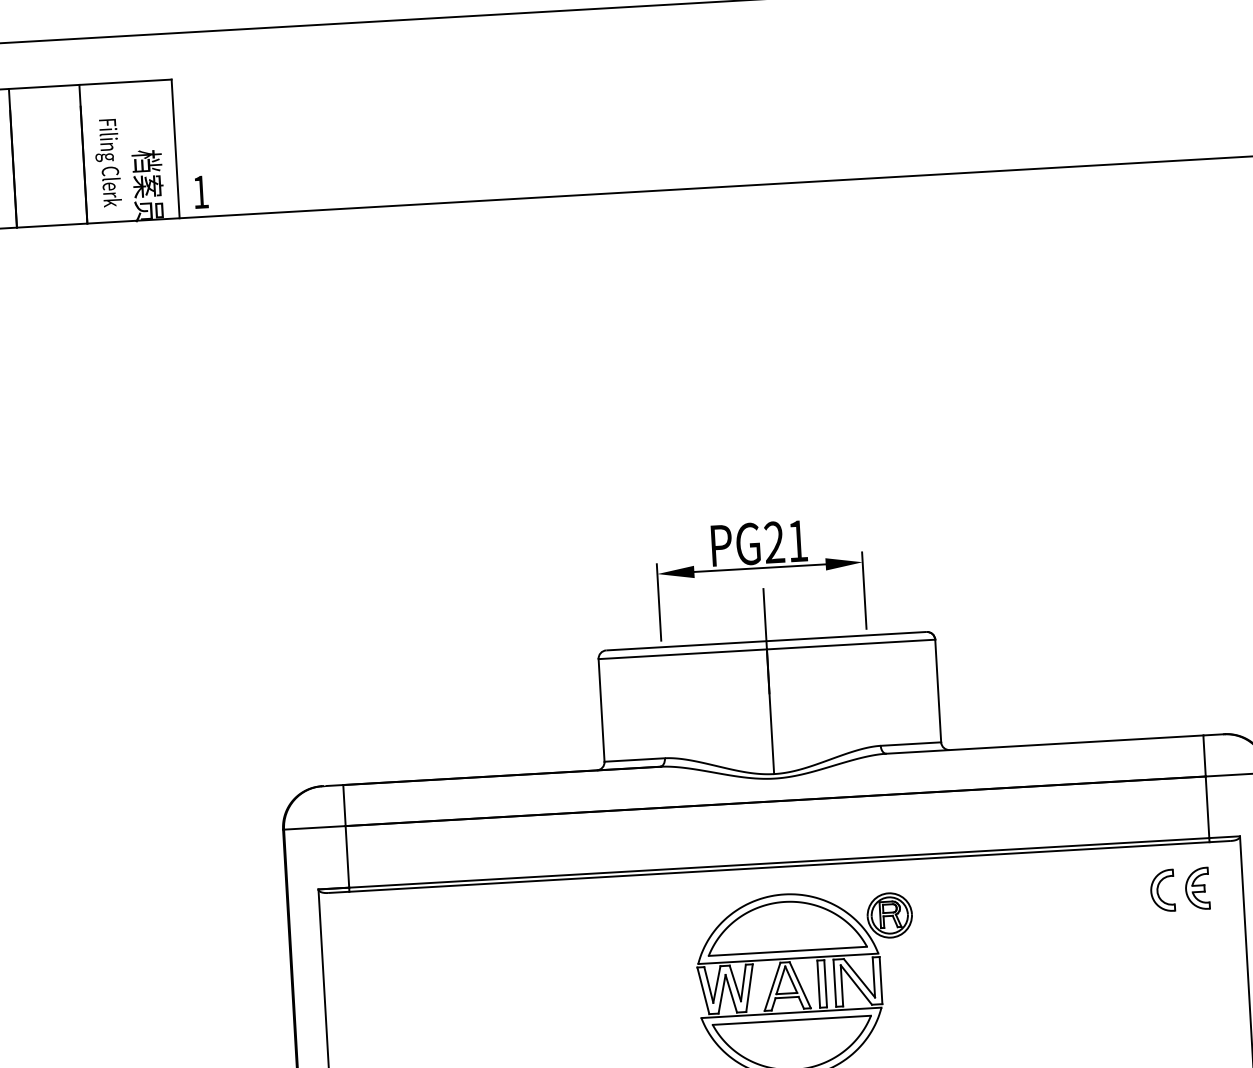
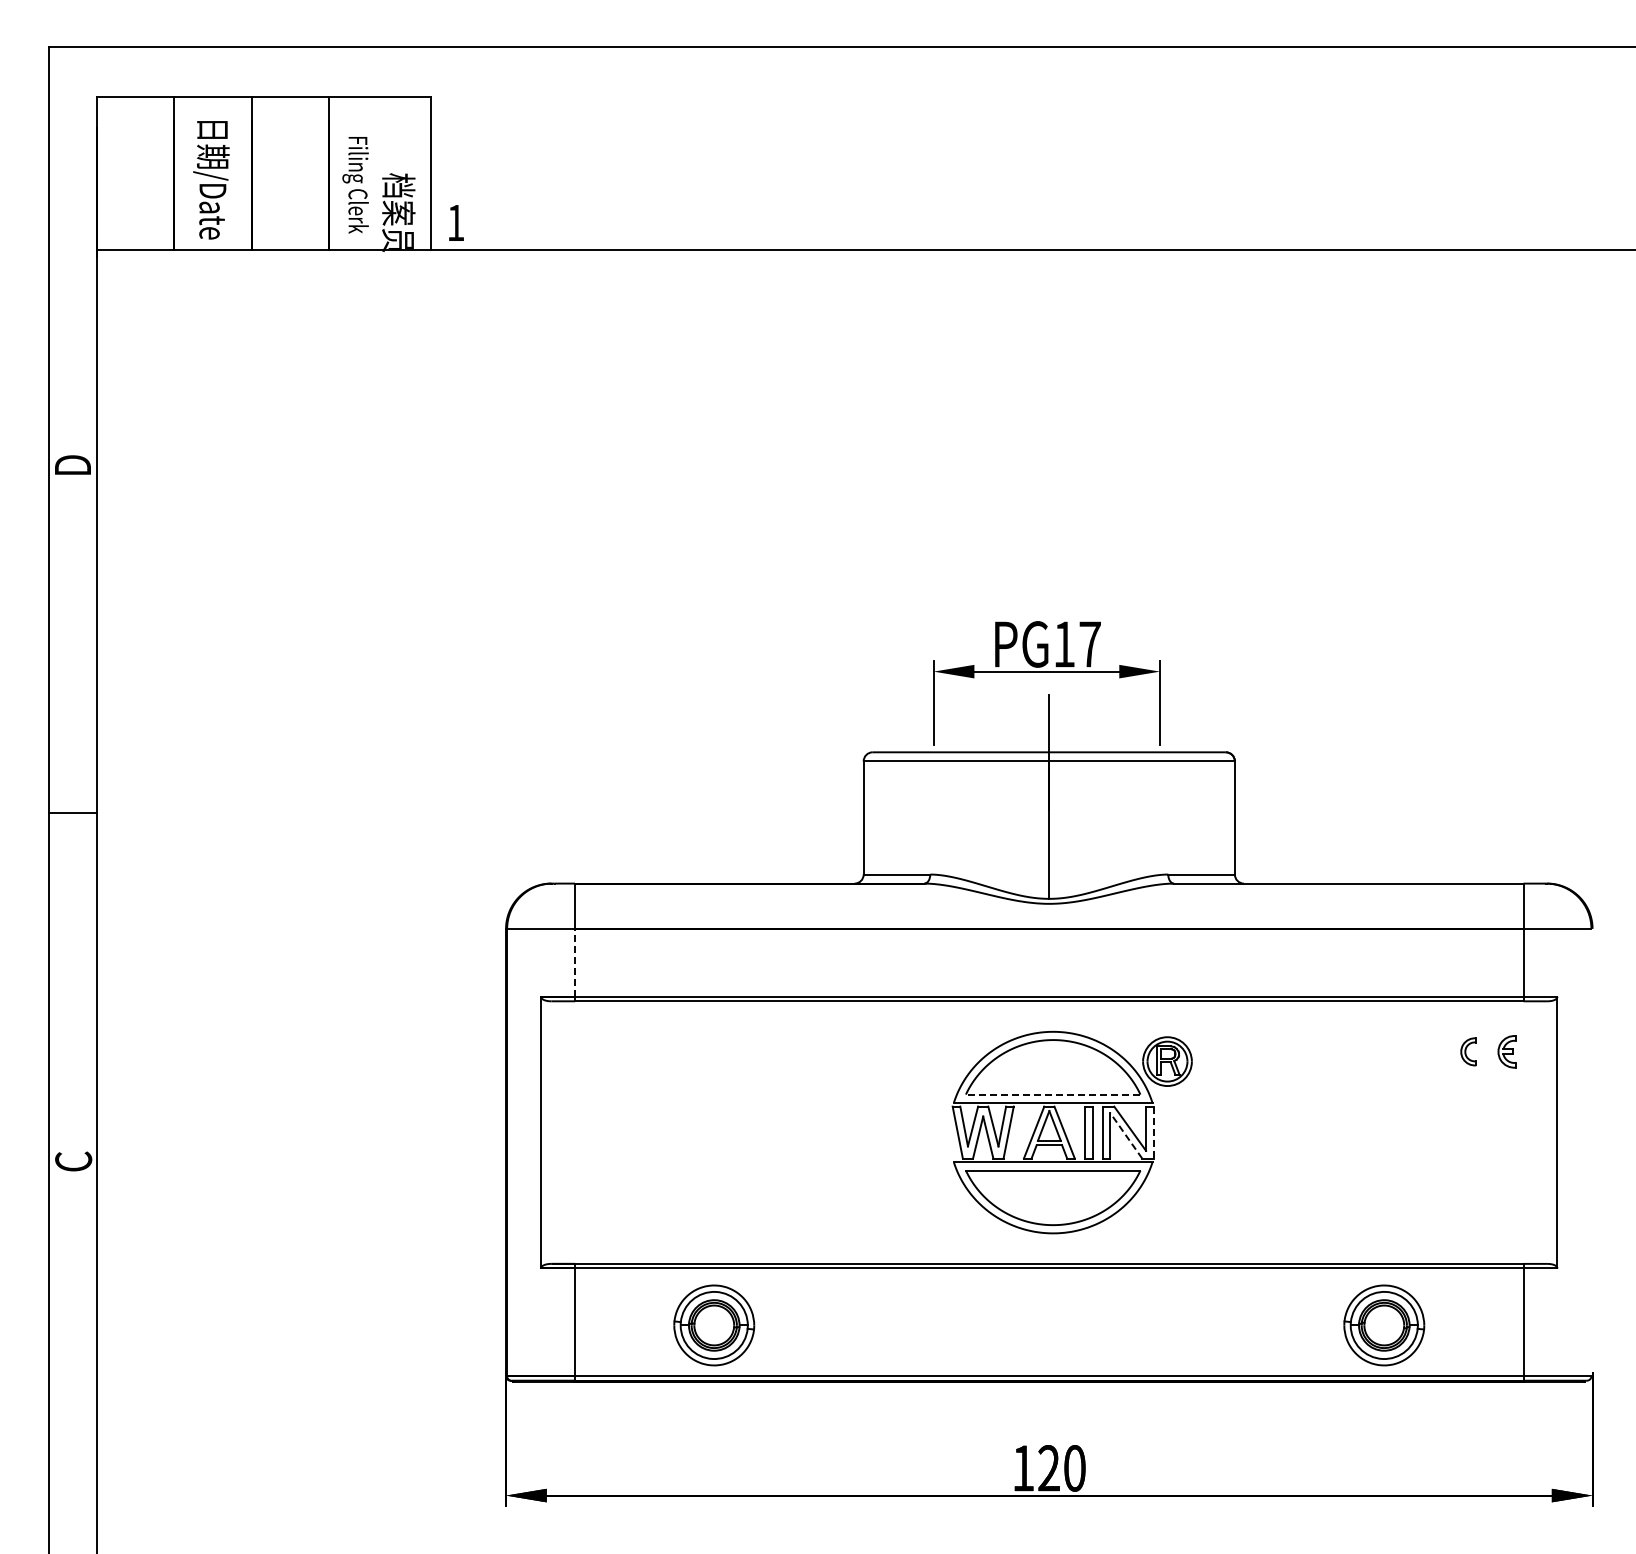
text: (785, 542) -> (1076, 644), PG21 -> PG17
line: (347, 856) -> (575, 962), solid -> dashed
part: (1196, 888) -> (1506, 1051), size x0.7
part: (1162, 890) -> (1468, 1051), size x0.6
line: (787, 951) -> (1052, 1094), solid -> dashed
line: (880, 980) -> (1153, 1132), solid -> dashed
line: (856, 984) -> (1126, 1135), solid -> dashed

